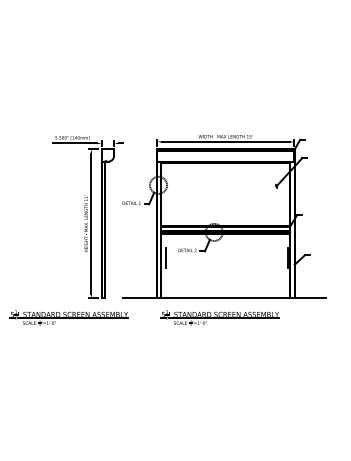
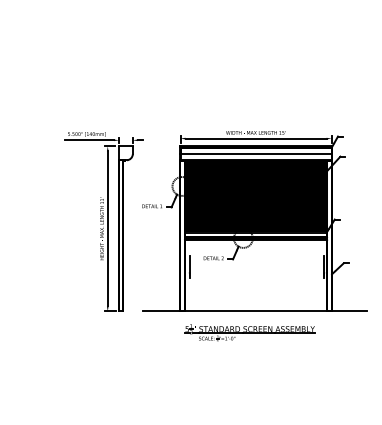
line: (225, 156) -> (255, 154), added
hatch: (225, 194) -> (255, 196), added
part: (68, 317) -> (82, 332), removed

